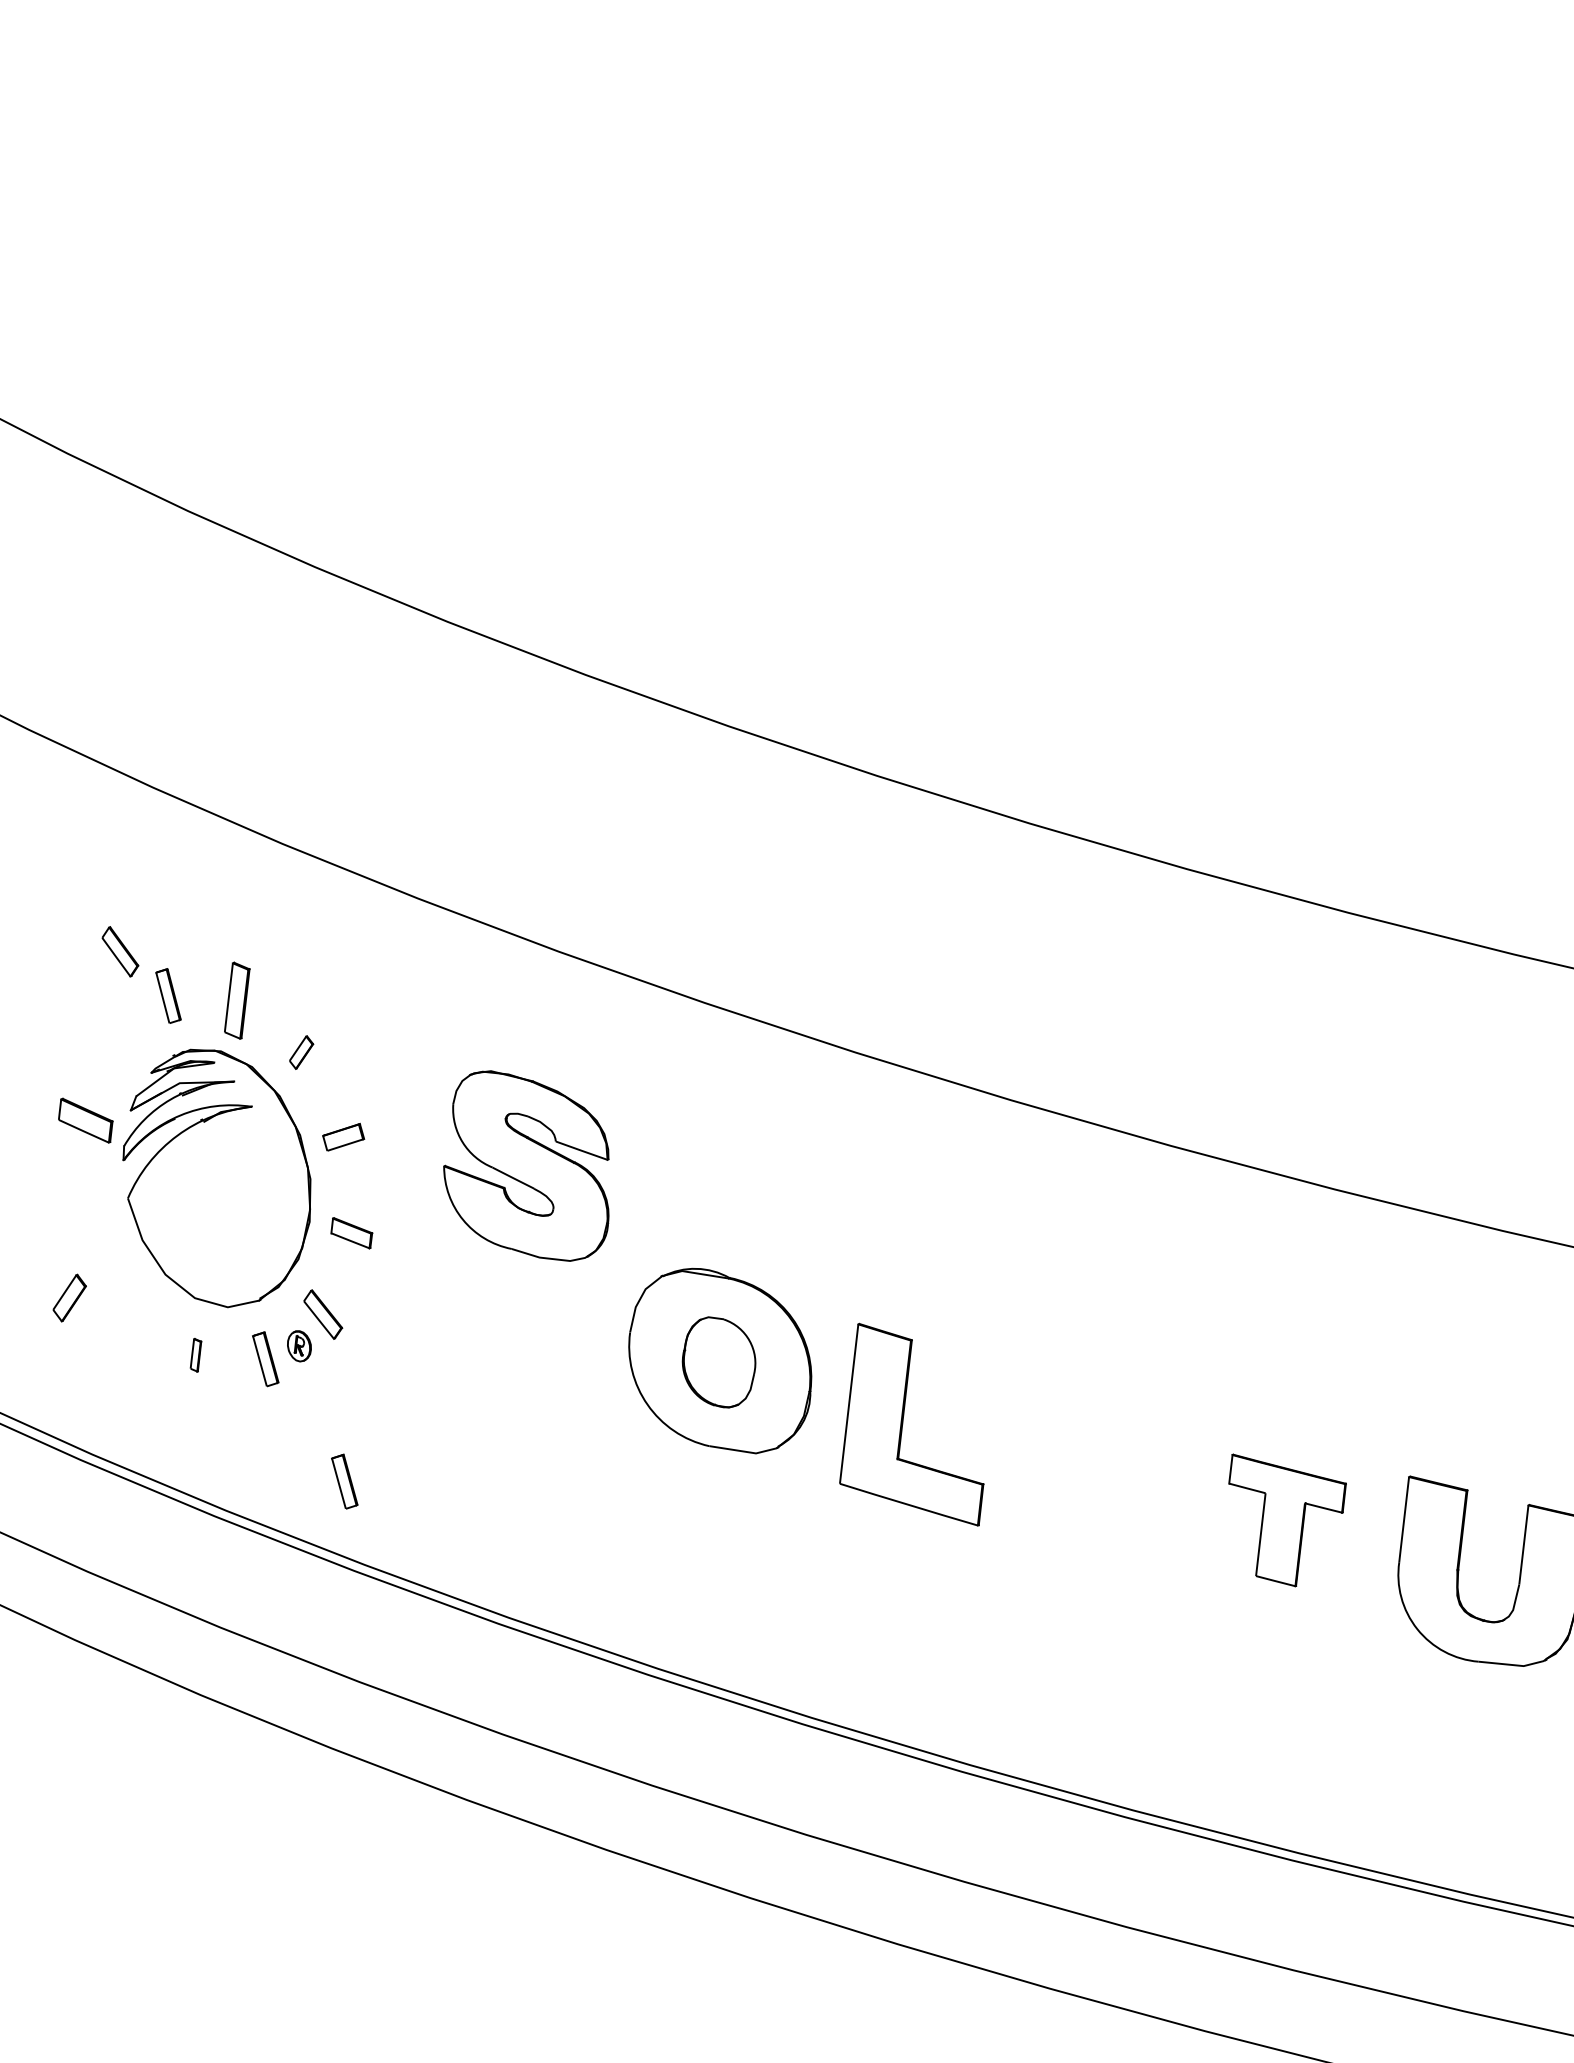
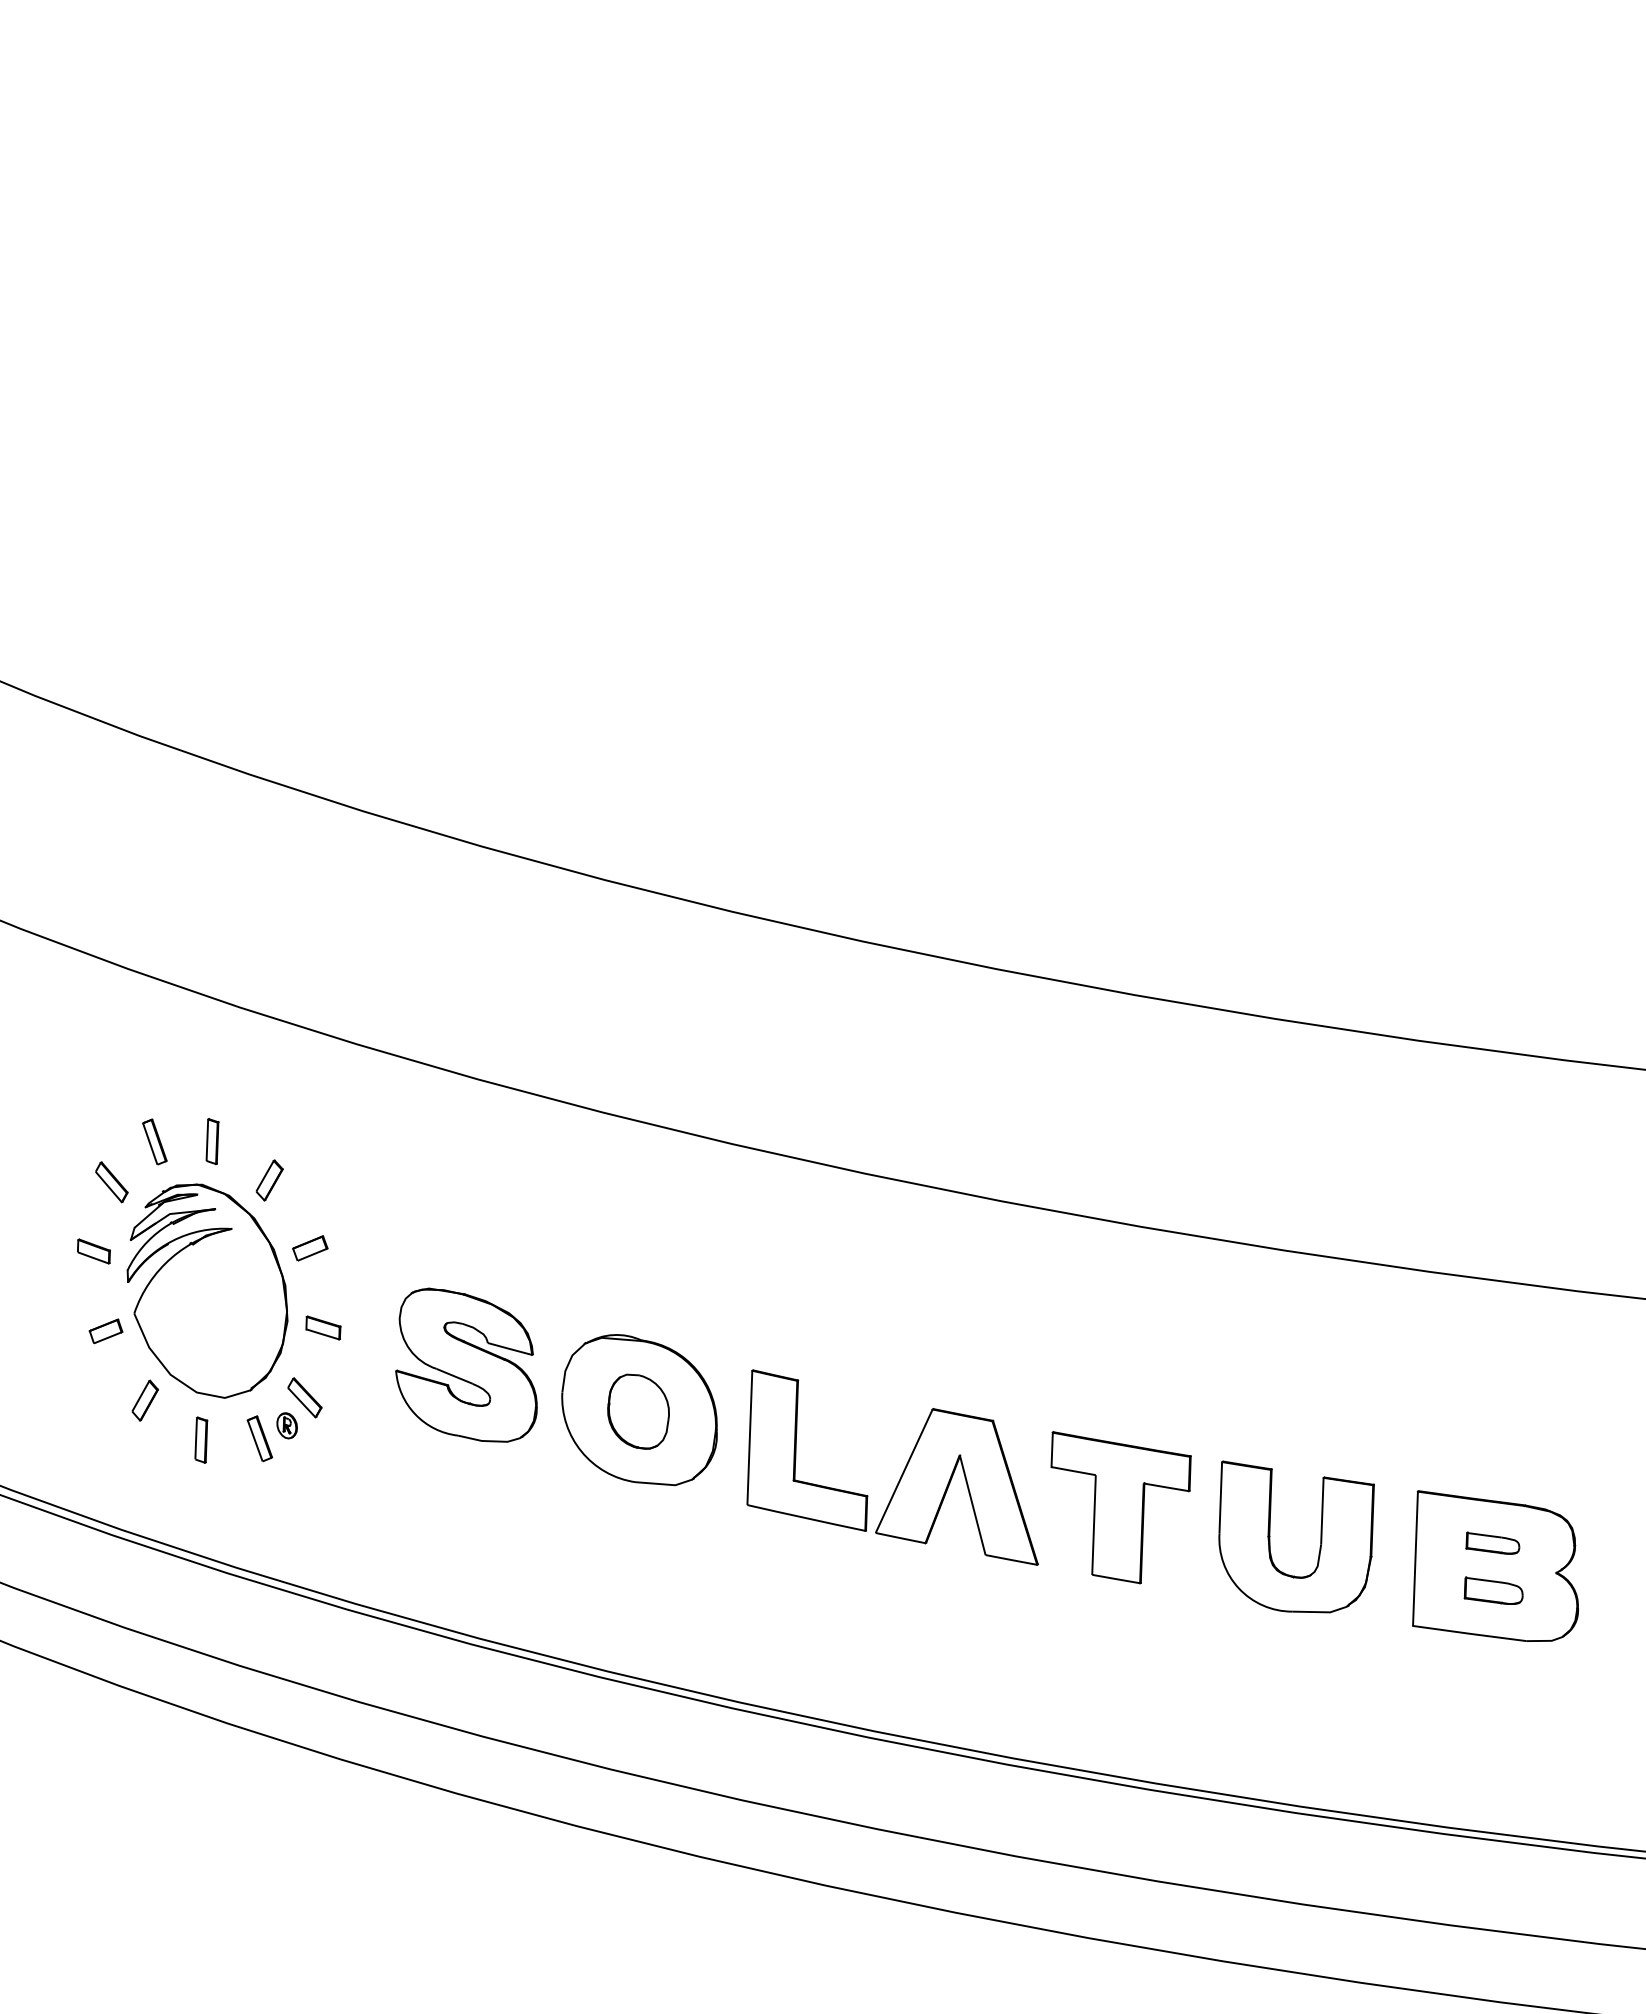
part: (120, 952) -> (111, 1182), moved
part: (237, 1000) -> (212, 1141), size x0.71
part: (301, 1052) -> (269, 1180), size x1.43
part: (85, 1120) -> (93, 1251), size x0.71
part: (528, 1165) -> (466, 1364), moved
part: (91, 1216) -> (105, 1331), added
part: (68, 1297) -> (144, 1400), moved
part: (196, 1354) -> (201, 1439), size x1.67
part: (1083, 1477) -> (950, 1483), added
part: (344, 1481) -> (333, 1535), removed
part: (1283, 1521) -> (1120, 1507), size x1.43

